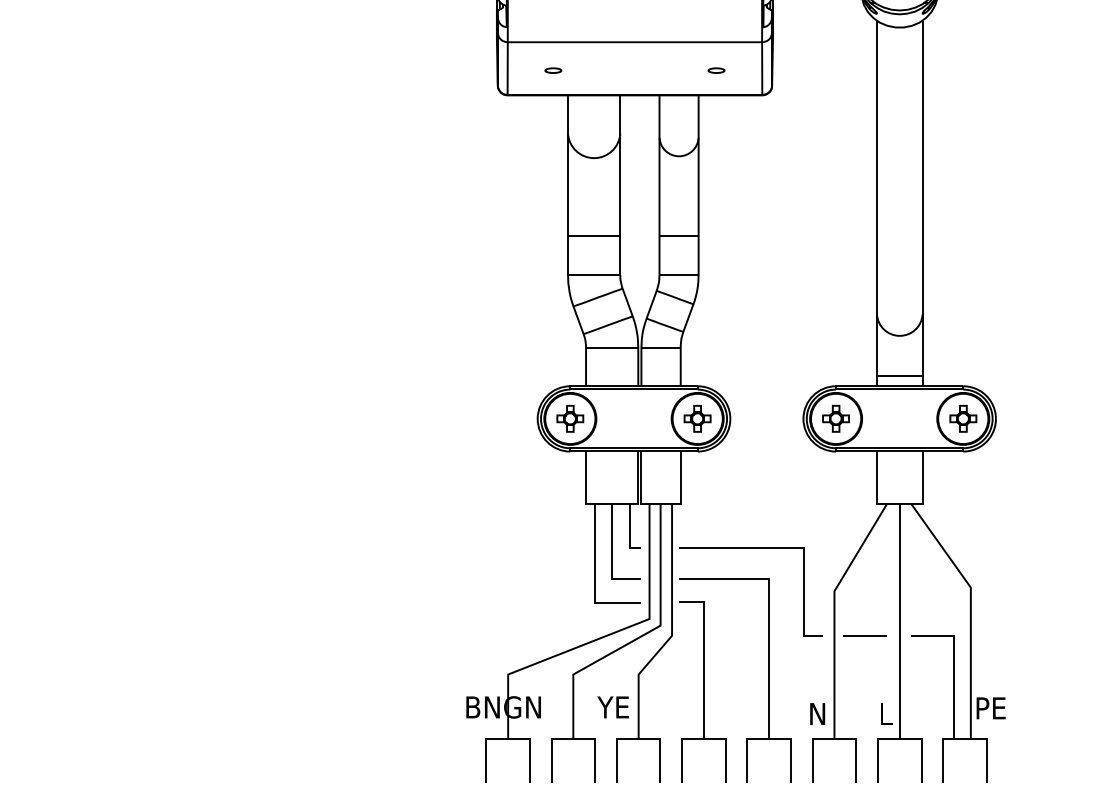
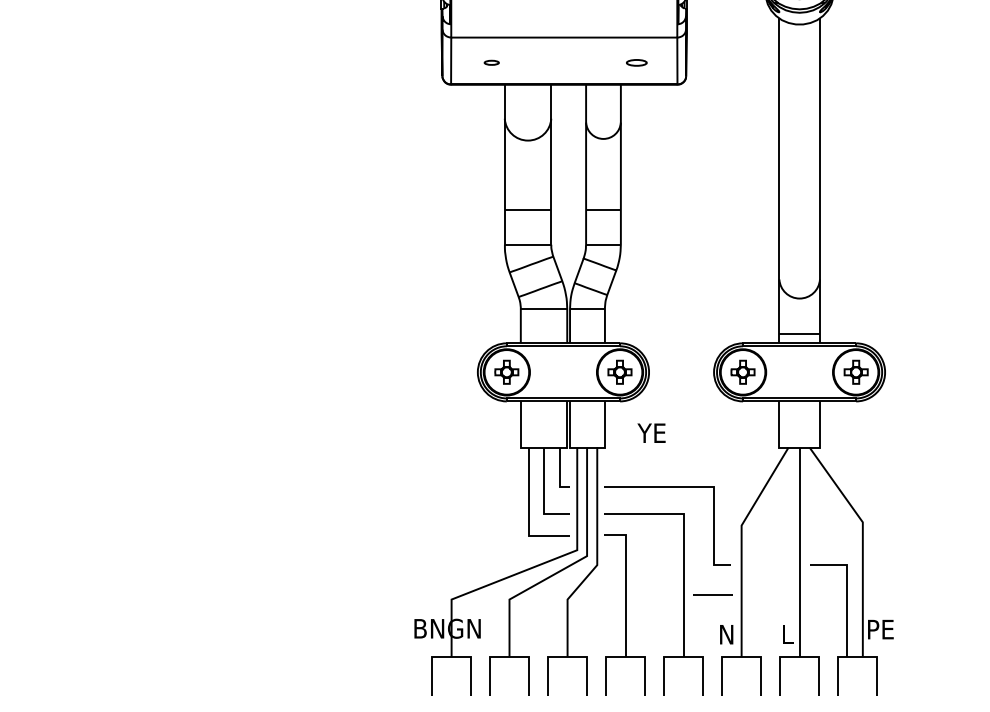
part: (716, 70) -> (636, 62), size x1.4
line: (864, 635) -> (712, 594), moved
text: (612, 707) -> (650, 433), moved

